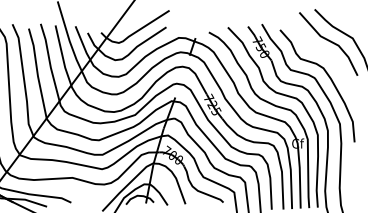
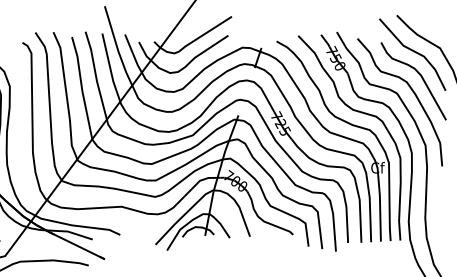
curve: (334, 62) -> (419, 75), added

